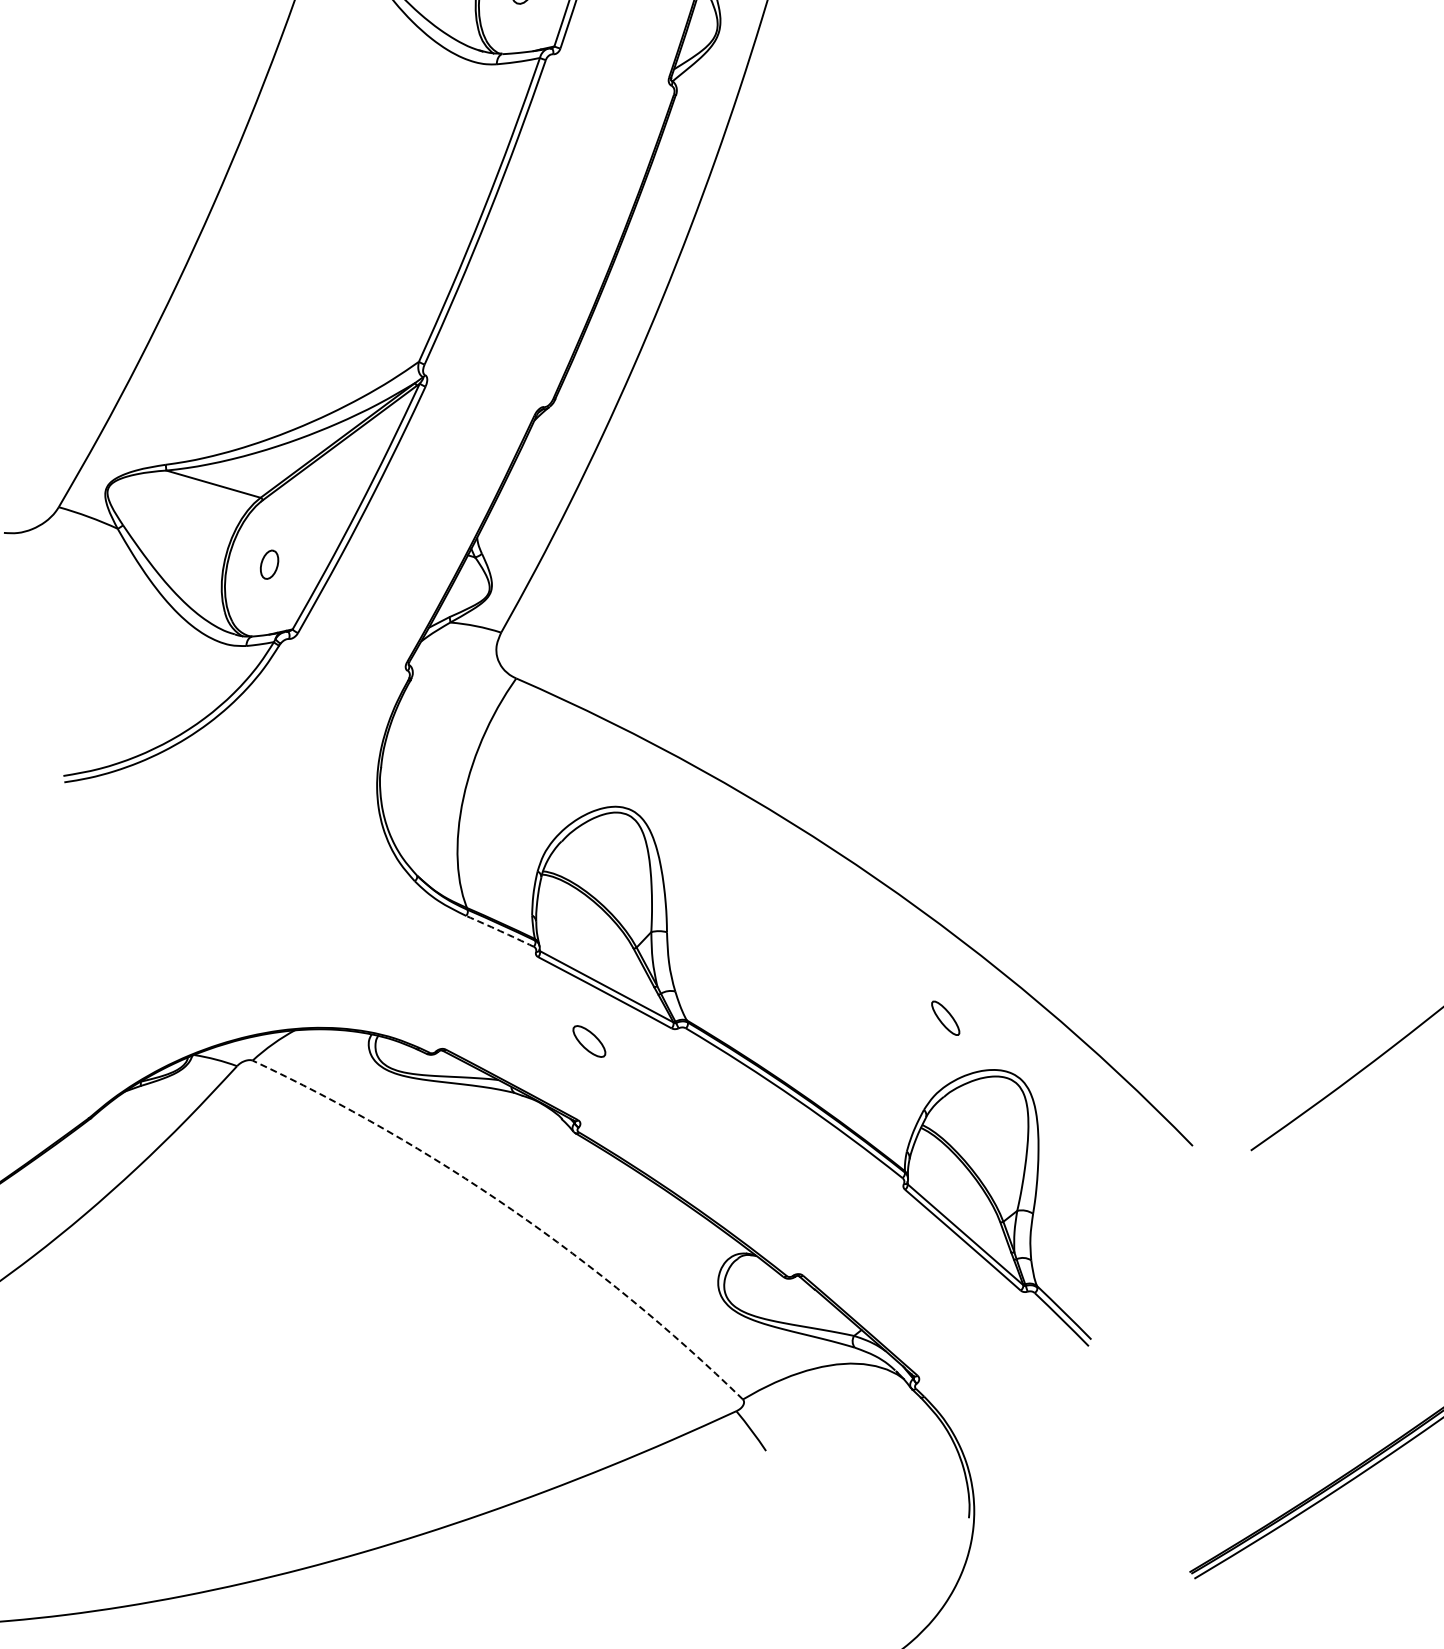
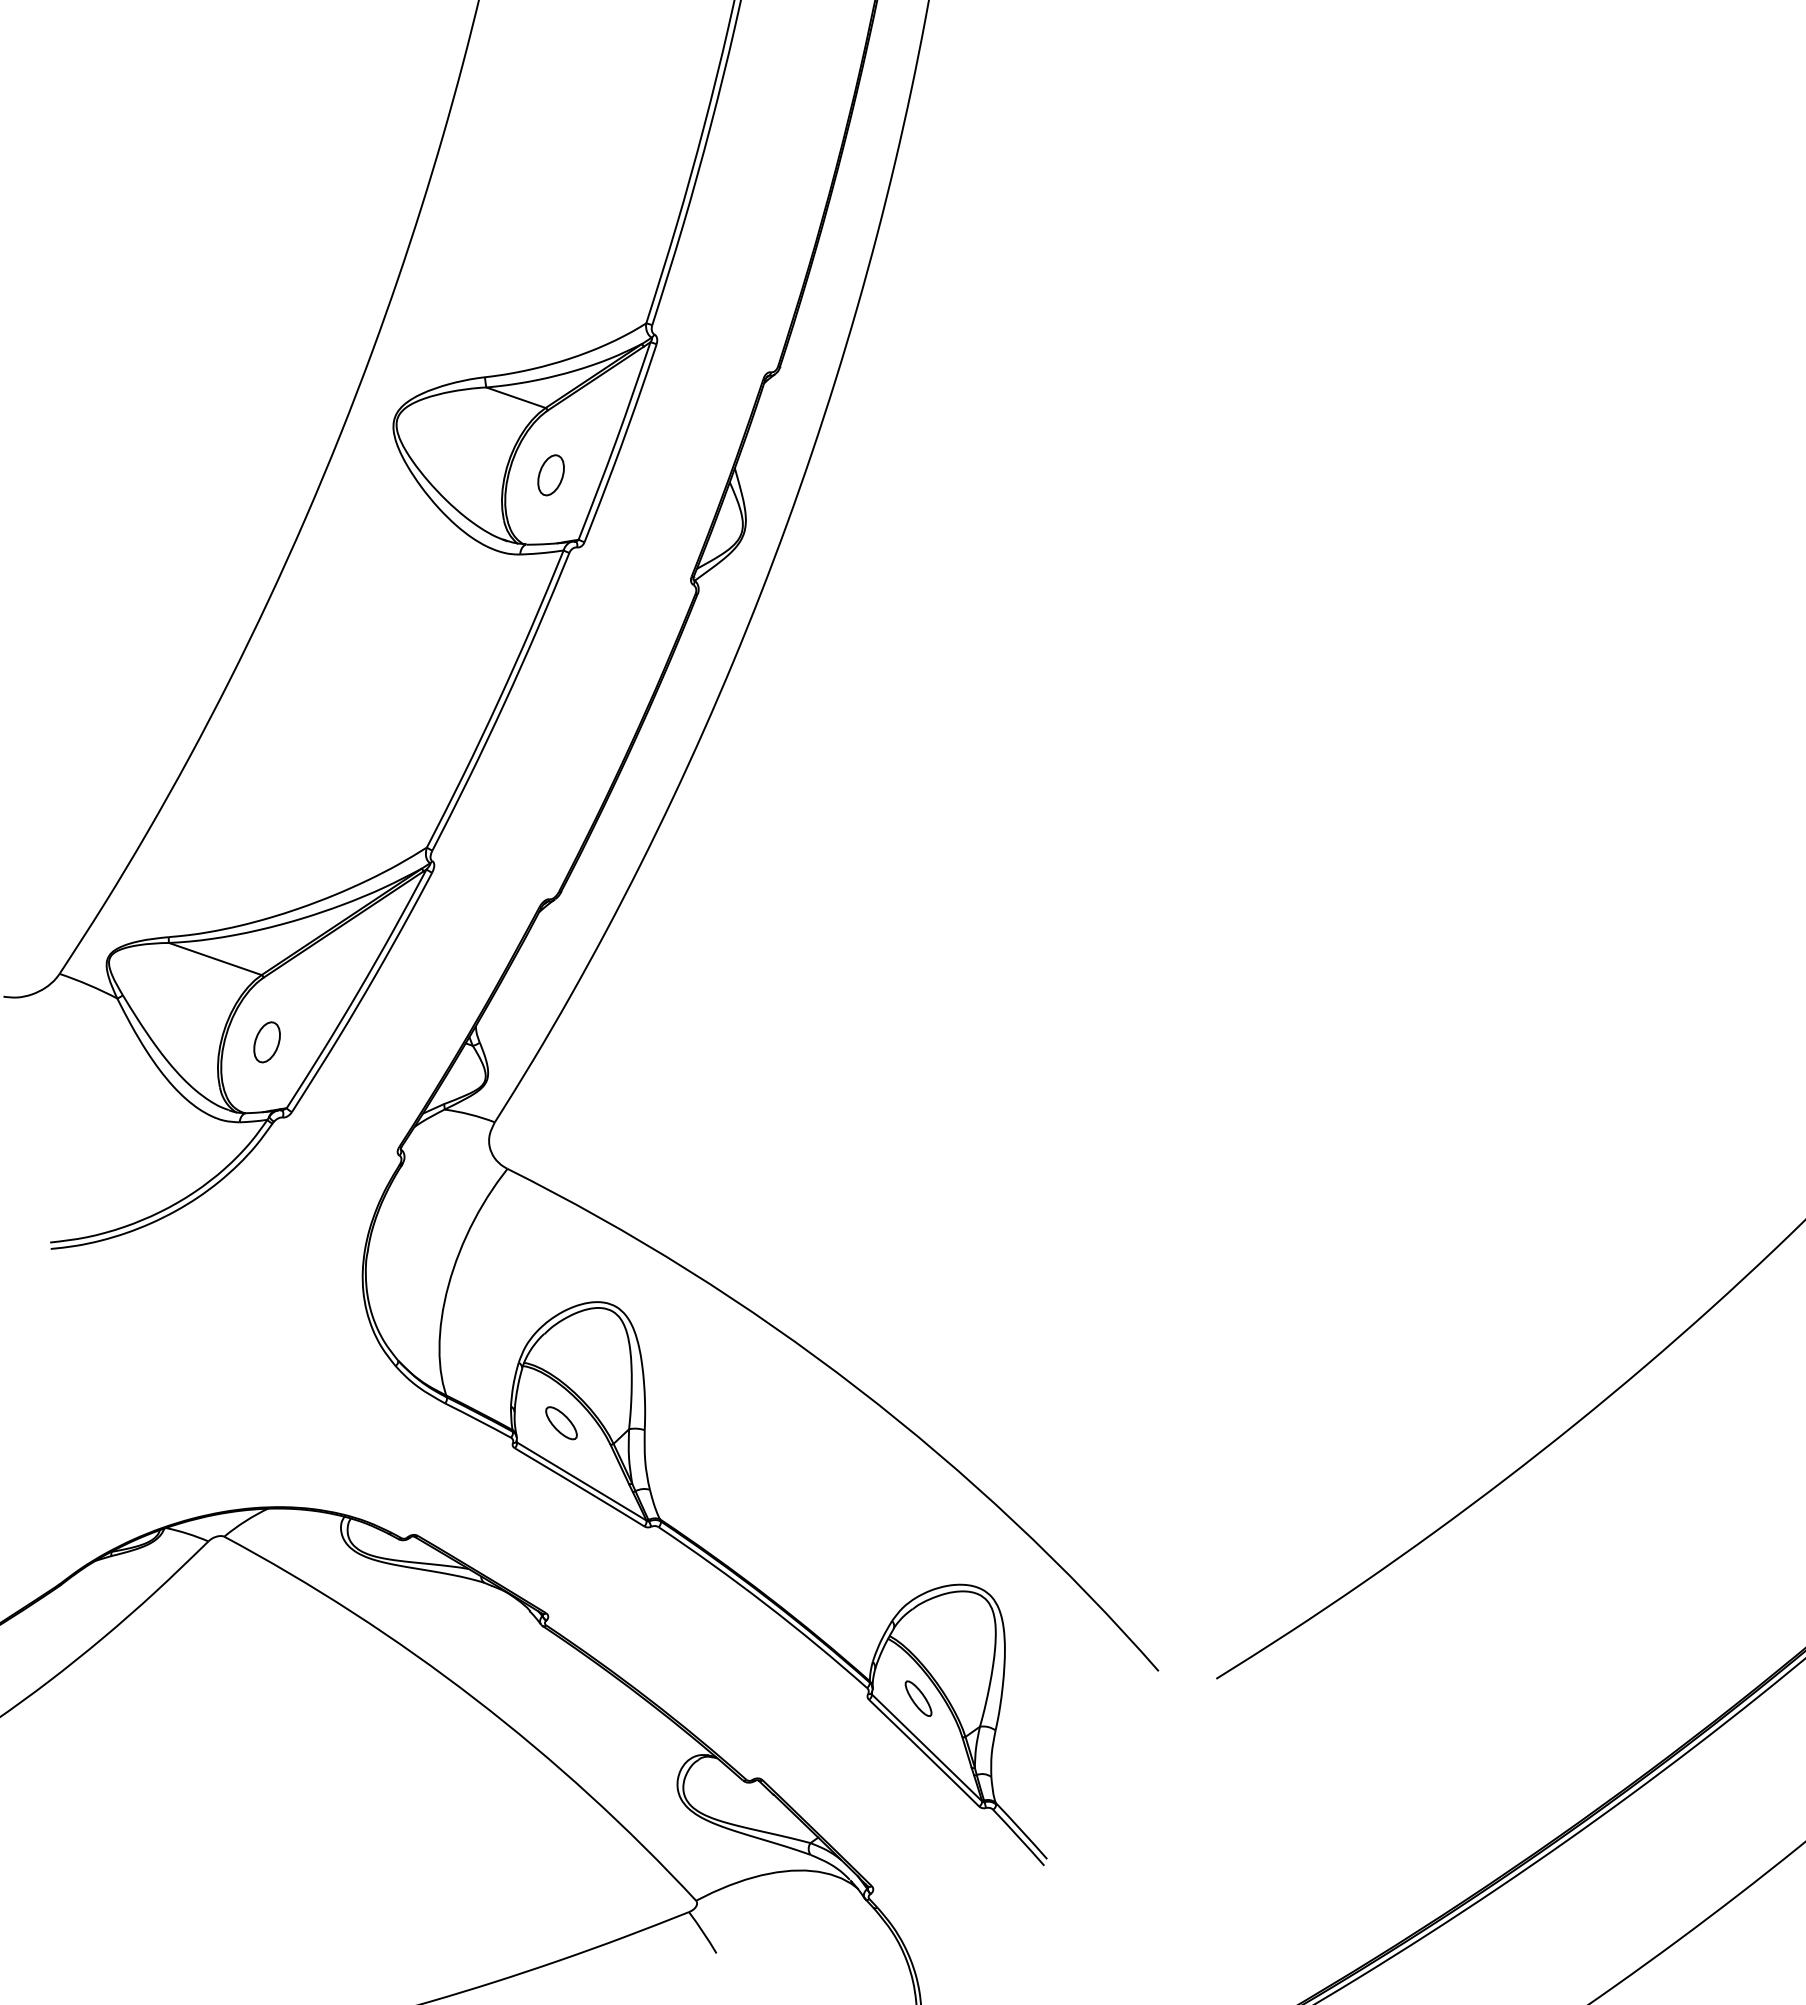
part: (268, 564) -> (266, 1042), size x1.43
arc: (500, 931) -> (478, 1420), dashed -> solid
part: (945, 1018) -> (918, 1698), moved
part: (589, 1041) -> (561, 1423), moved
arc: (512, 1210) -> (475, 1699), dashed -> solid

